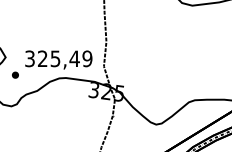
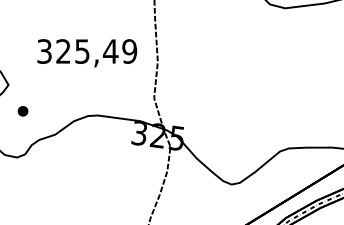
text: (58, 59) -> (86, 52), moved

